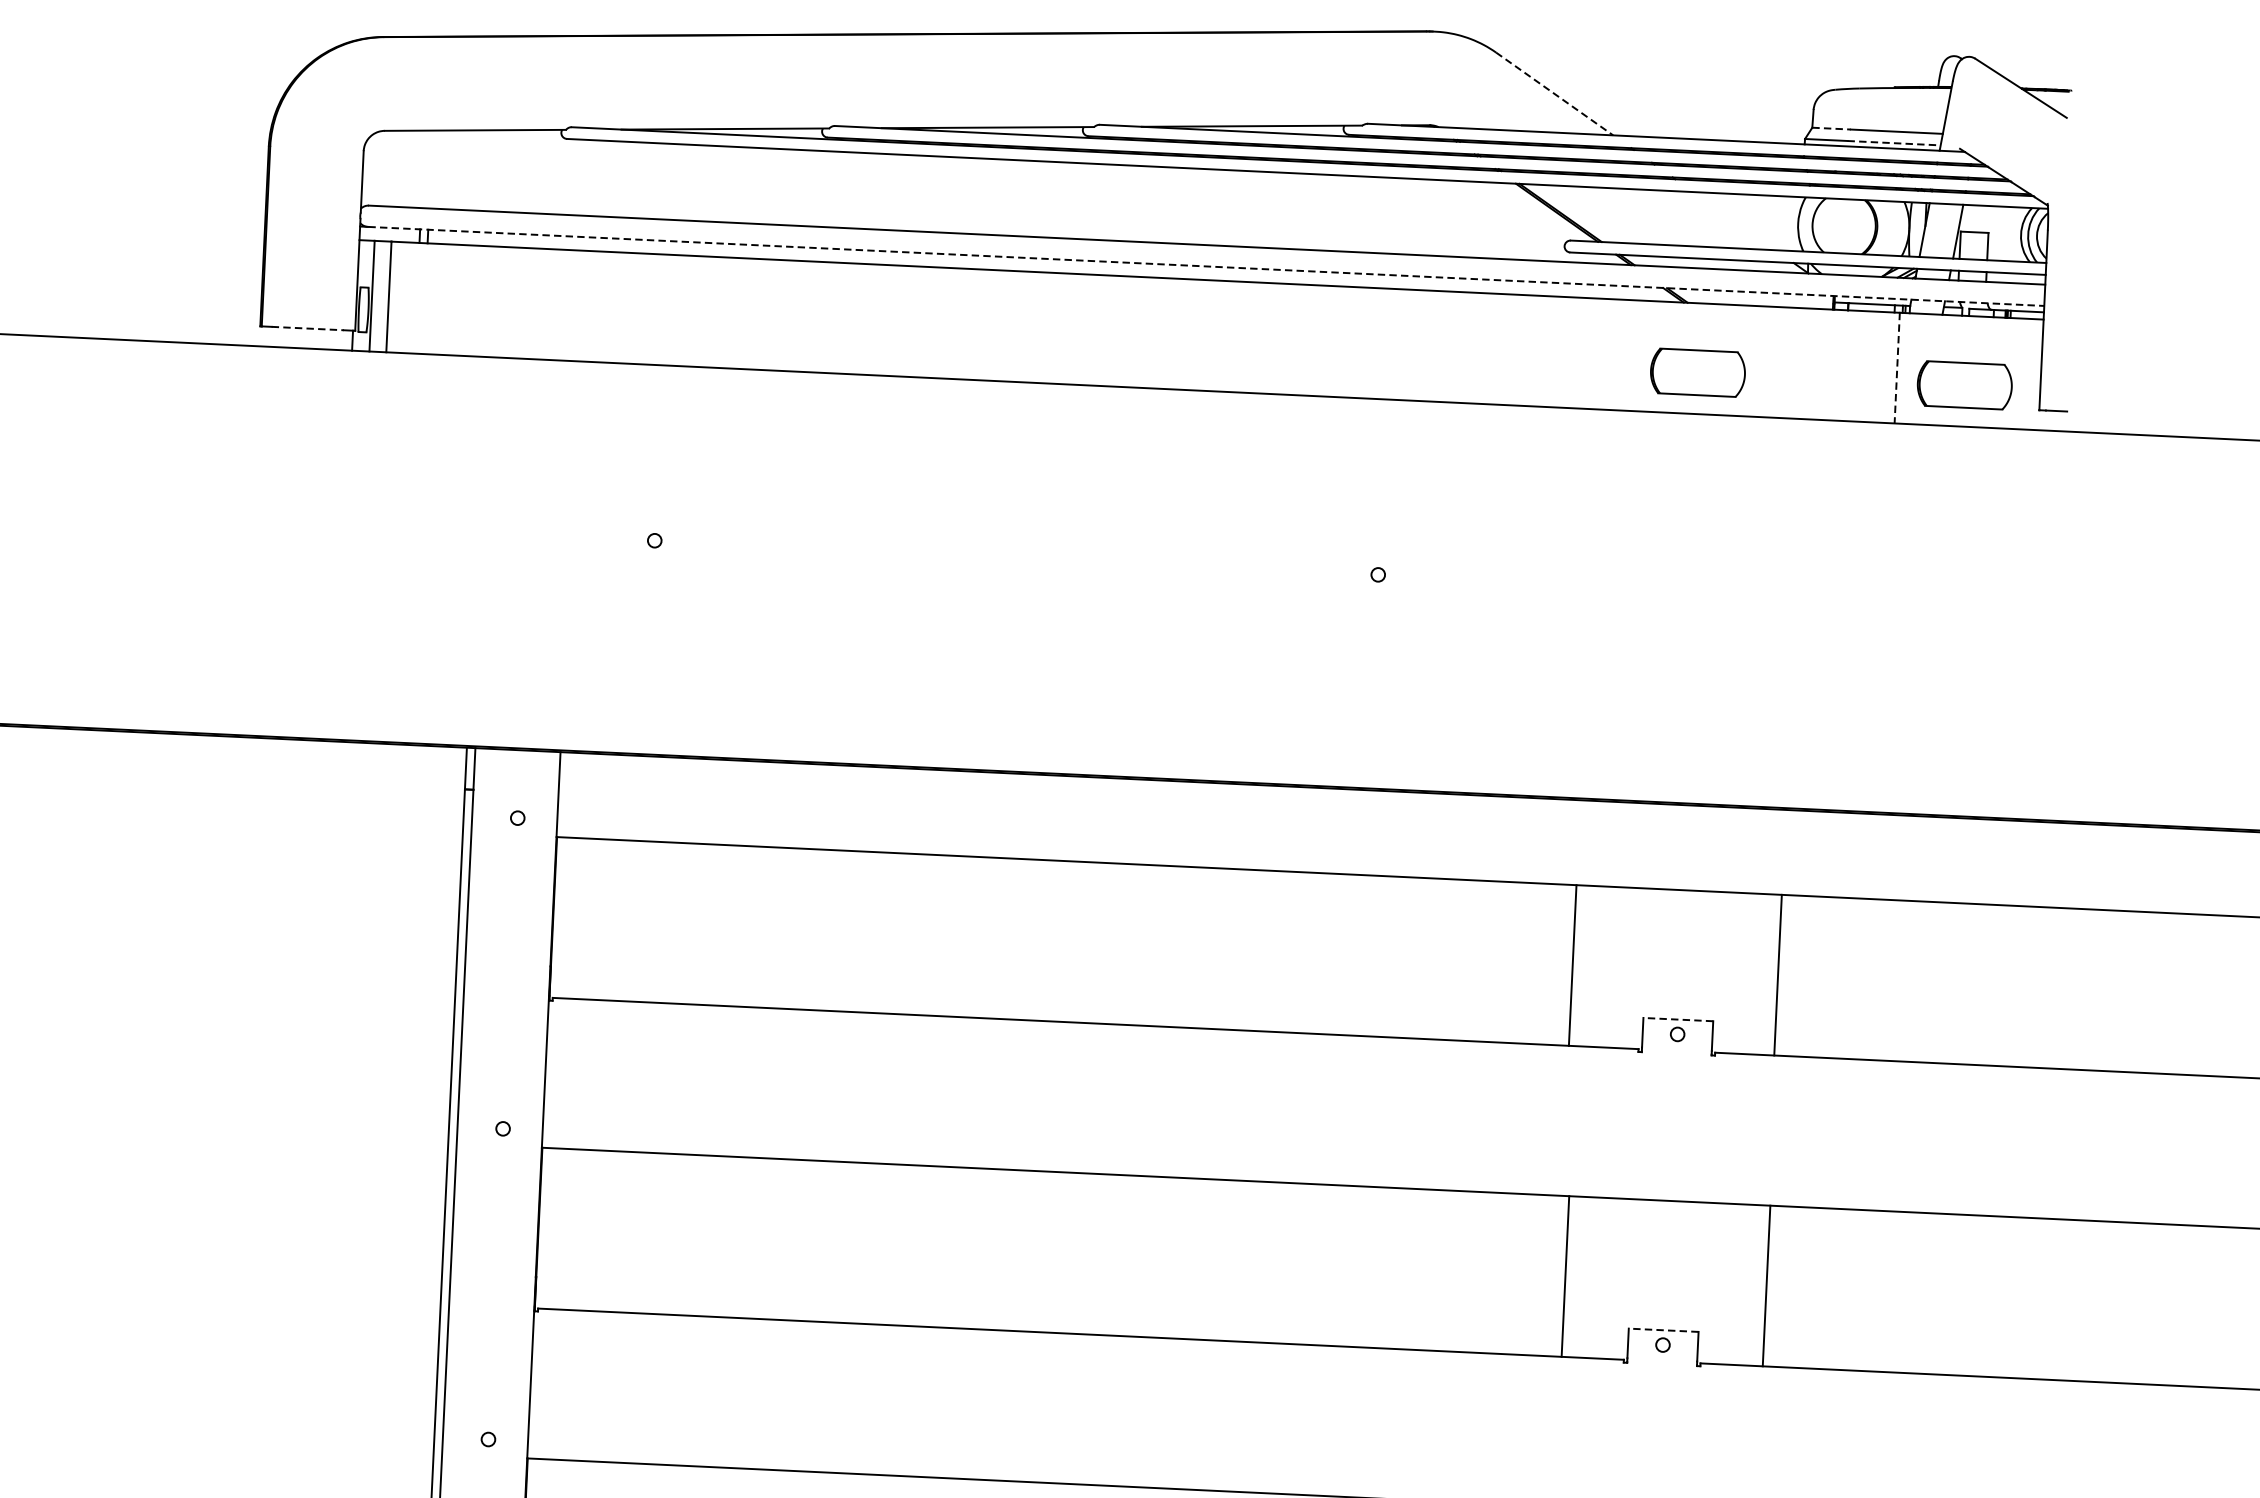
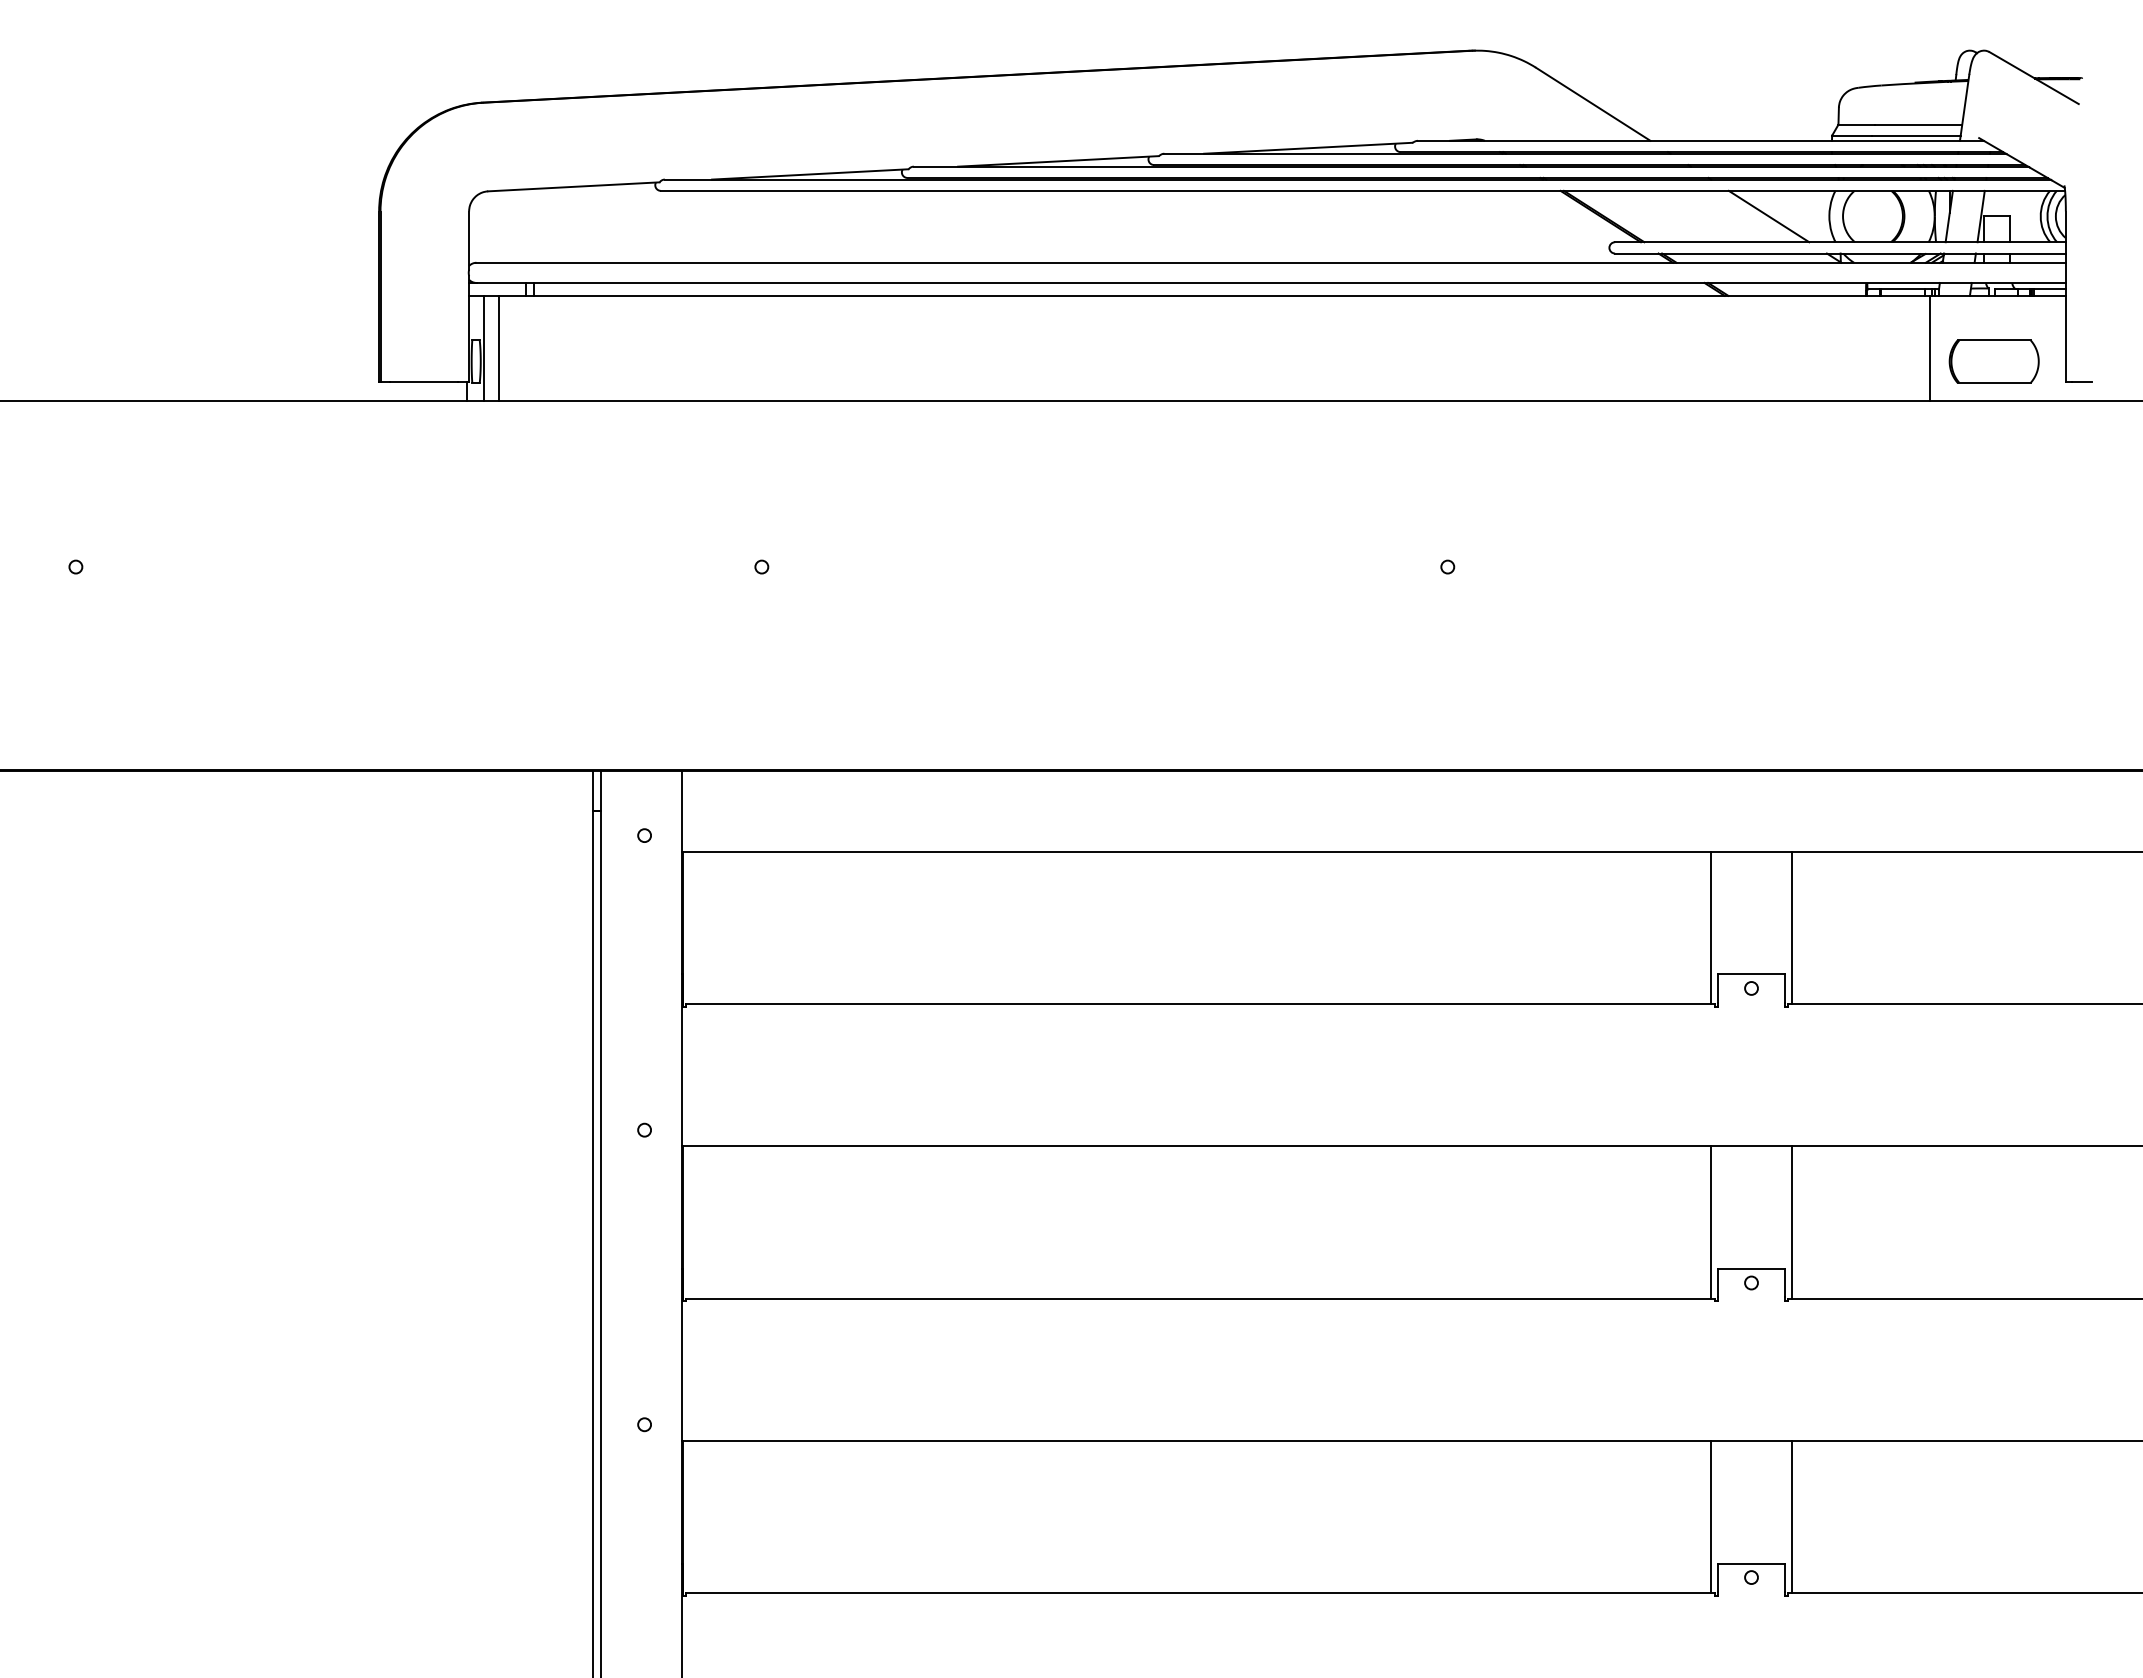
line: (1554, 94) -> (1593, 104), dashed -> solid
line: (1832, 128) -> (1857, 124), dashed -> solid
line: (1895, 143) -> (1917, 135), dashed -> solid
line: (1733, 221) -> (1768, 216), added
line: (1206, 265) -> (1271, 282), dashed -> solid
line: (308, 328) -> (424, 381), dashed -> solid
line: (1897, 368) -> (1929, 348), dashed -> solid
part: (1697, 372) -> (1740, 361), removed
line: (1573, 965) -> (1711, 927), moved
line: (1777, 974) -> (1791, 927), moved
line: (1678, 1019) -> (1751, 974), dashed -> solid
line: (1565, 1276) -> (1711, 1222), moved
line: (1766, 1285) -> (1791, 1222), moved
line: (1663, 1329) -> (1751, 1268), dashed -> solid

